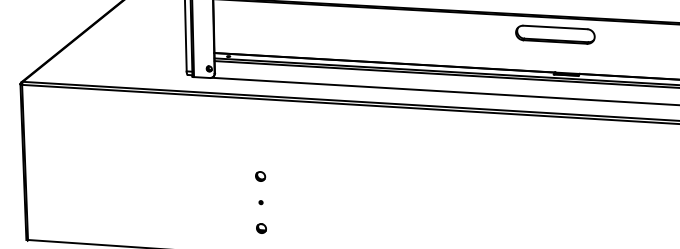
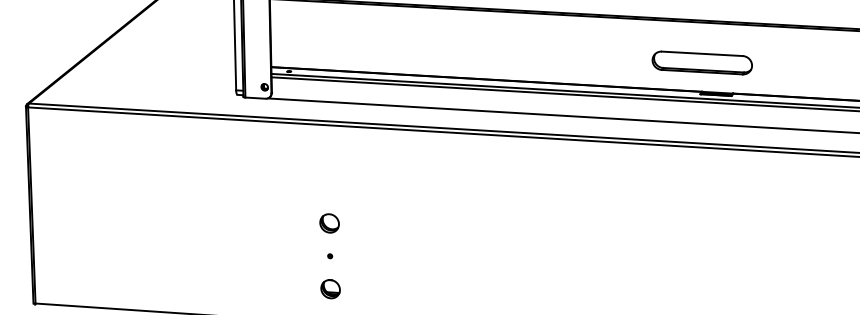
part: (554, 34) -> (701, 62), moved
part: (260, 175) -> (329, 222), size x1.6
part: (261, 228) -> (330, 288), size x1.6

